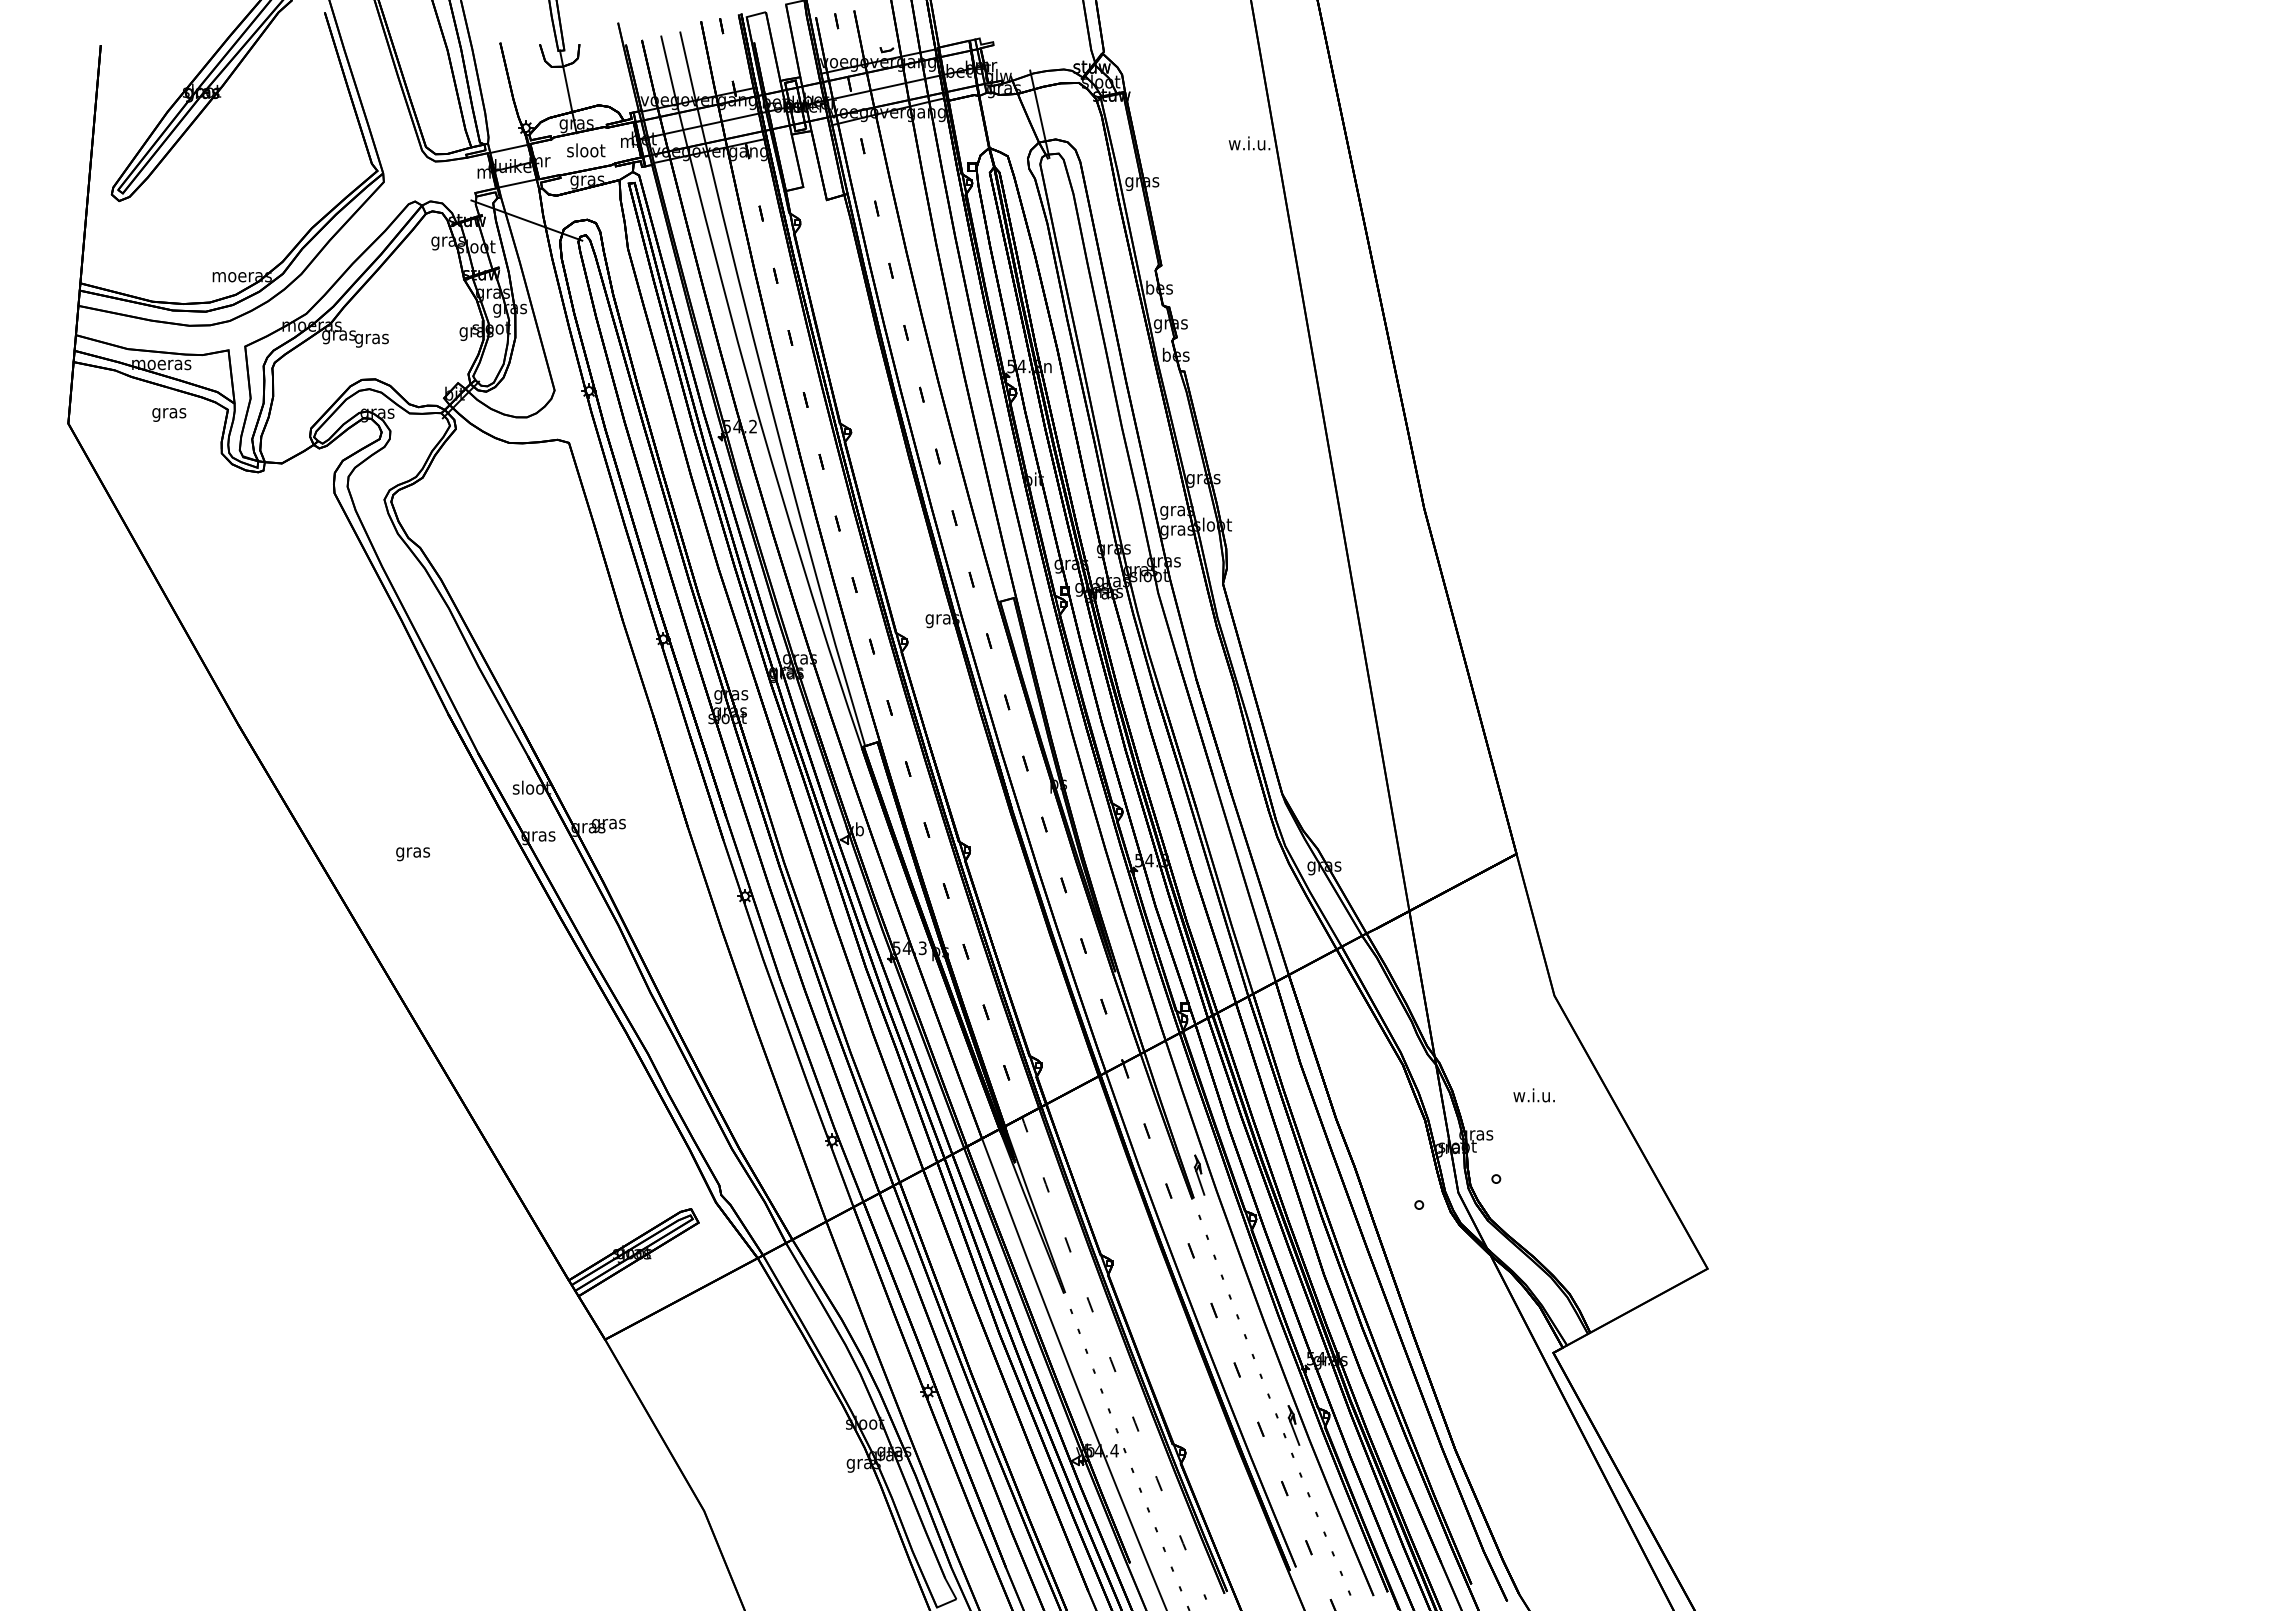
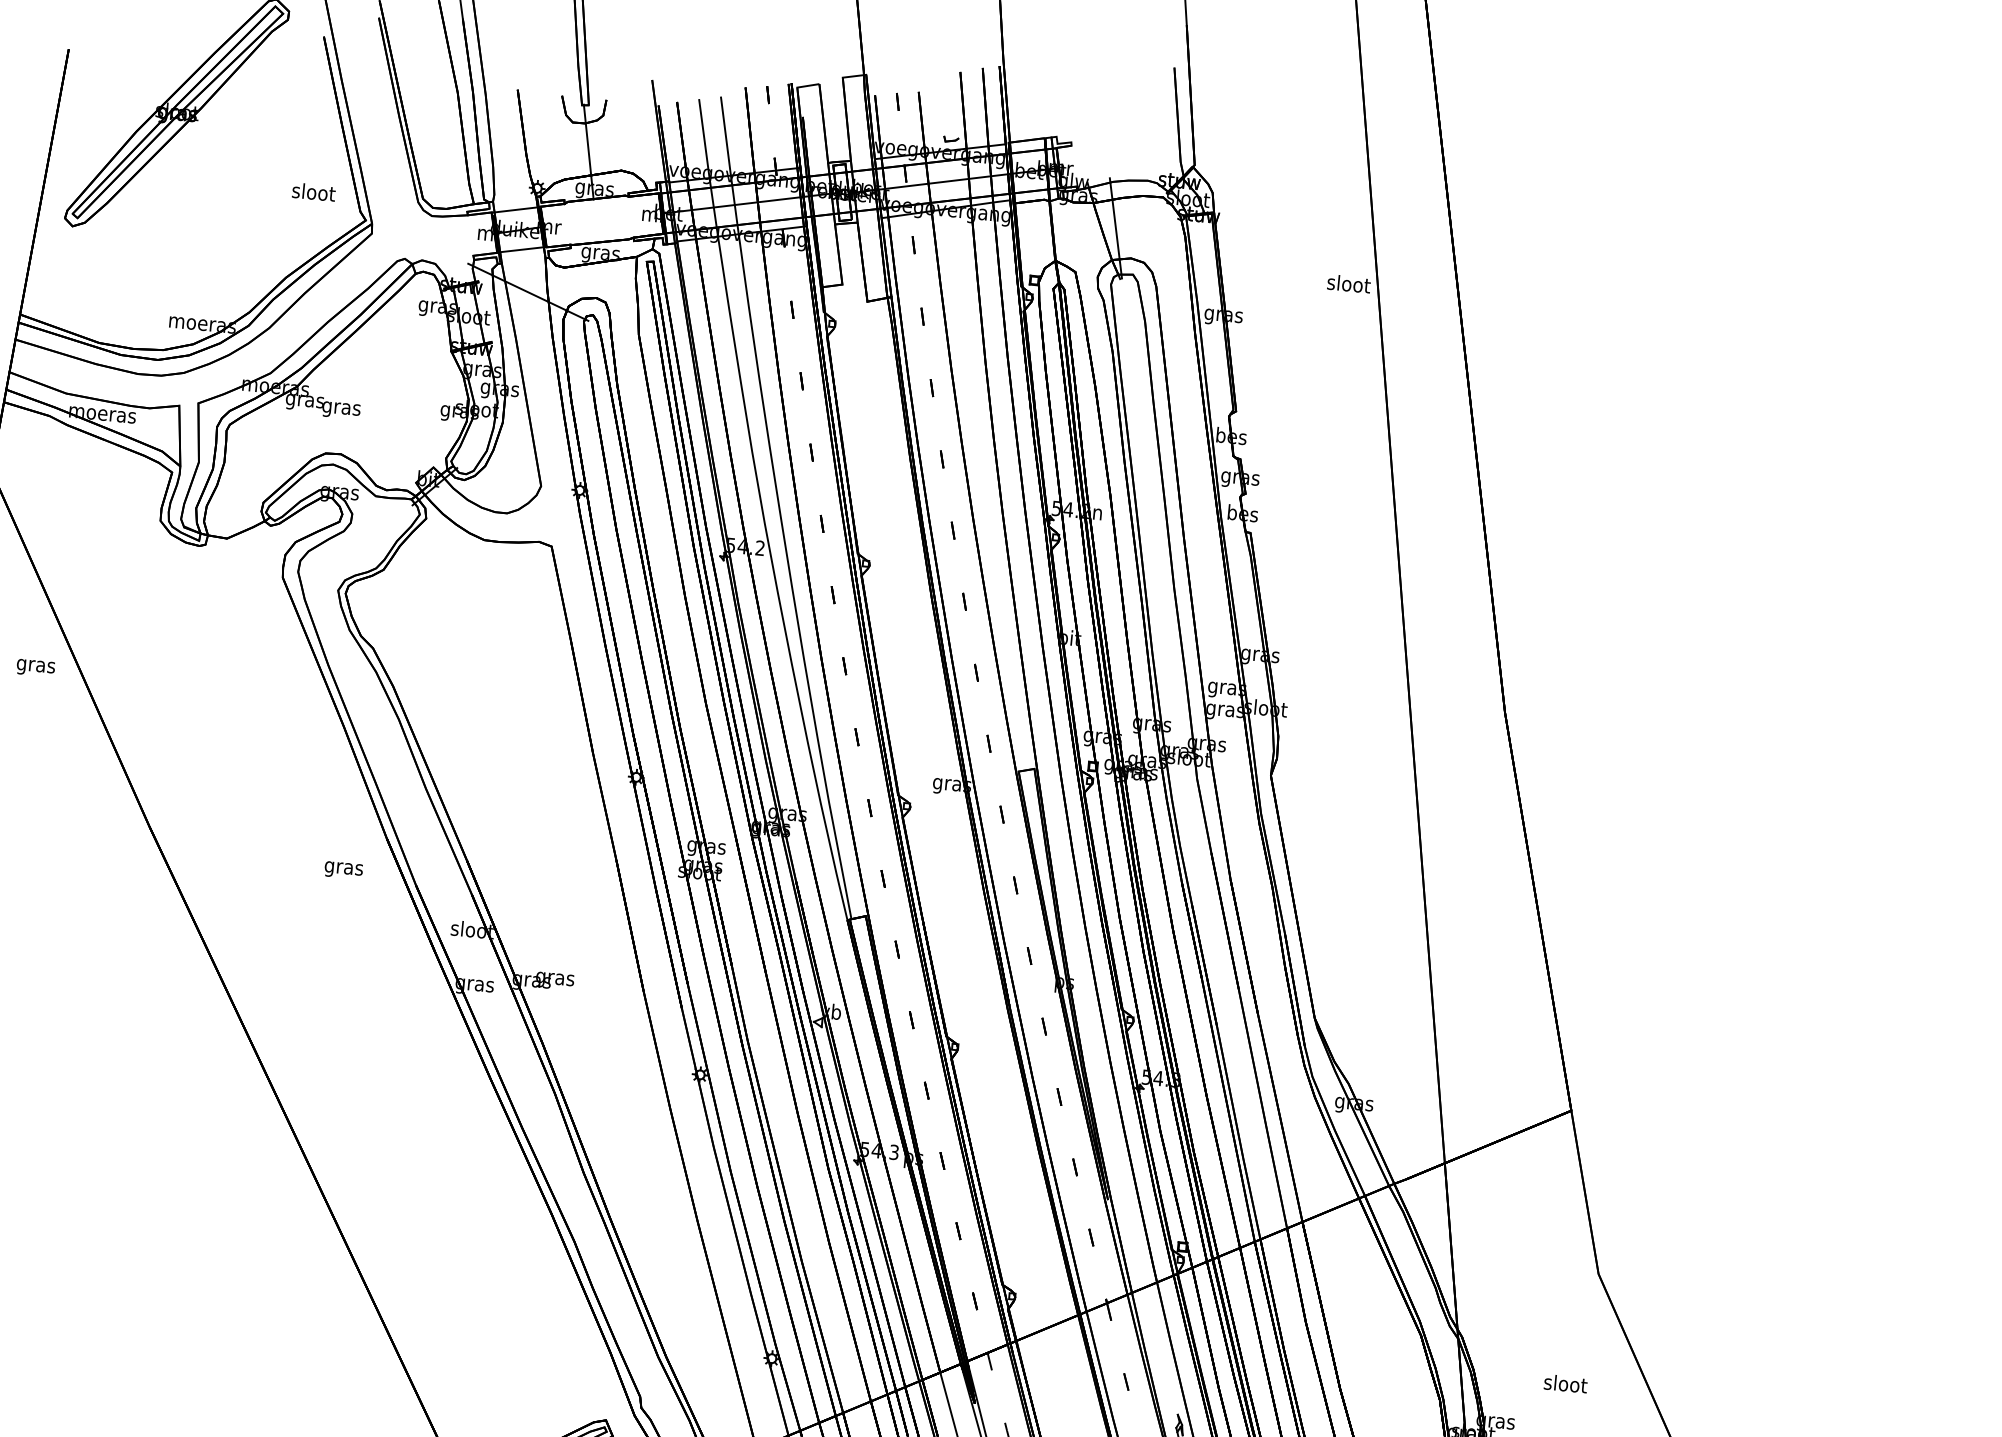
text: (1249, 143) -> (1348, 283), w.i.u. -> sloot
text: (586, 150) -> (314, 192), moved
text: (169, 414) -> (36, 667), moved
text: (413, 854) -> (344, 870), moved
text: (1533, 1095) -> (1564, 1383), w.i.u. -> sloot

